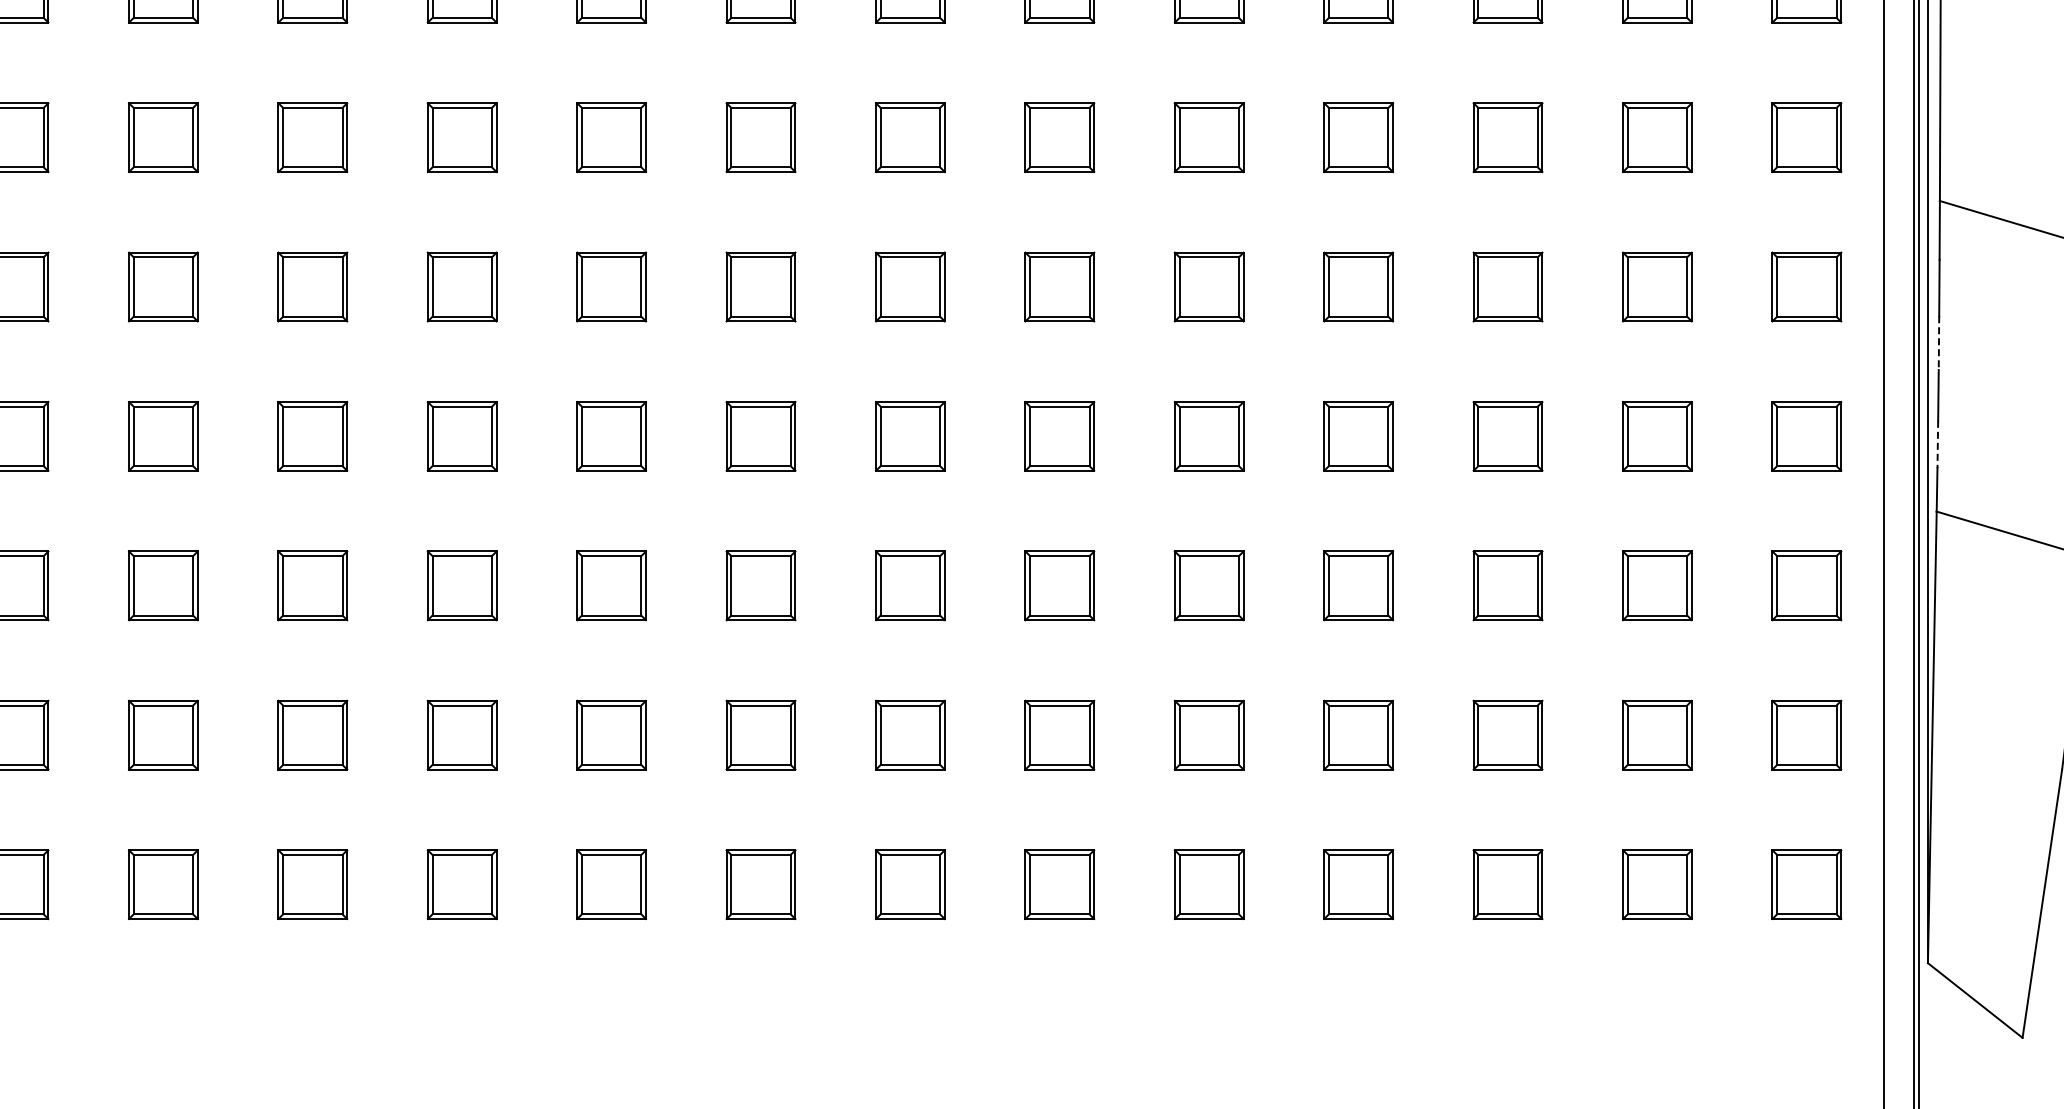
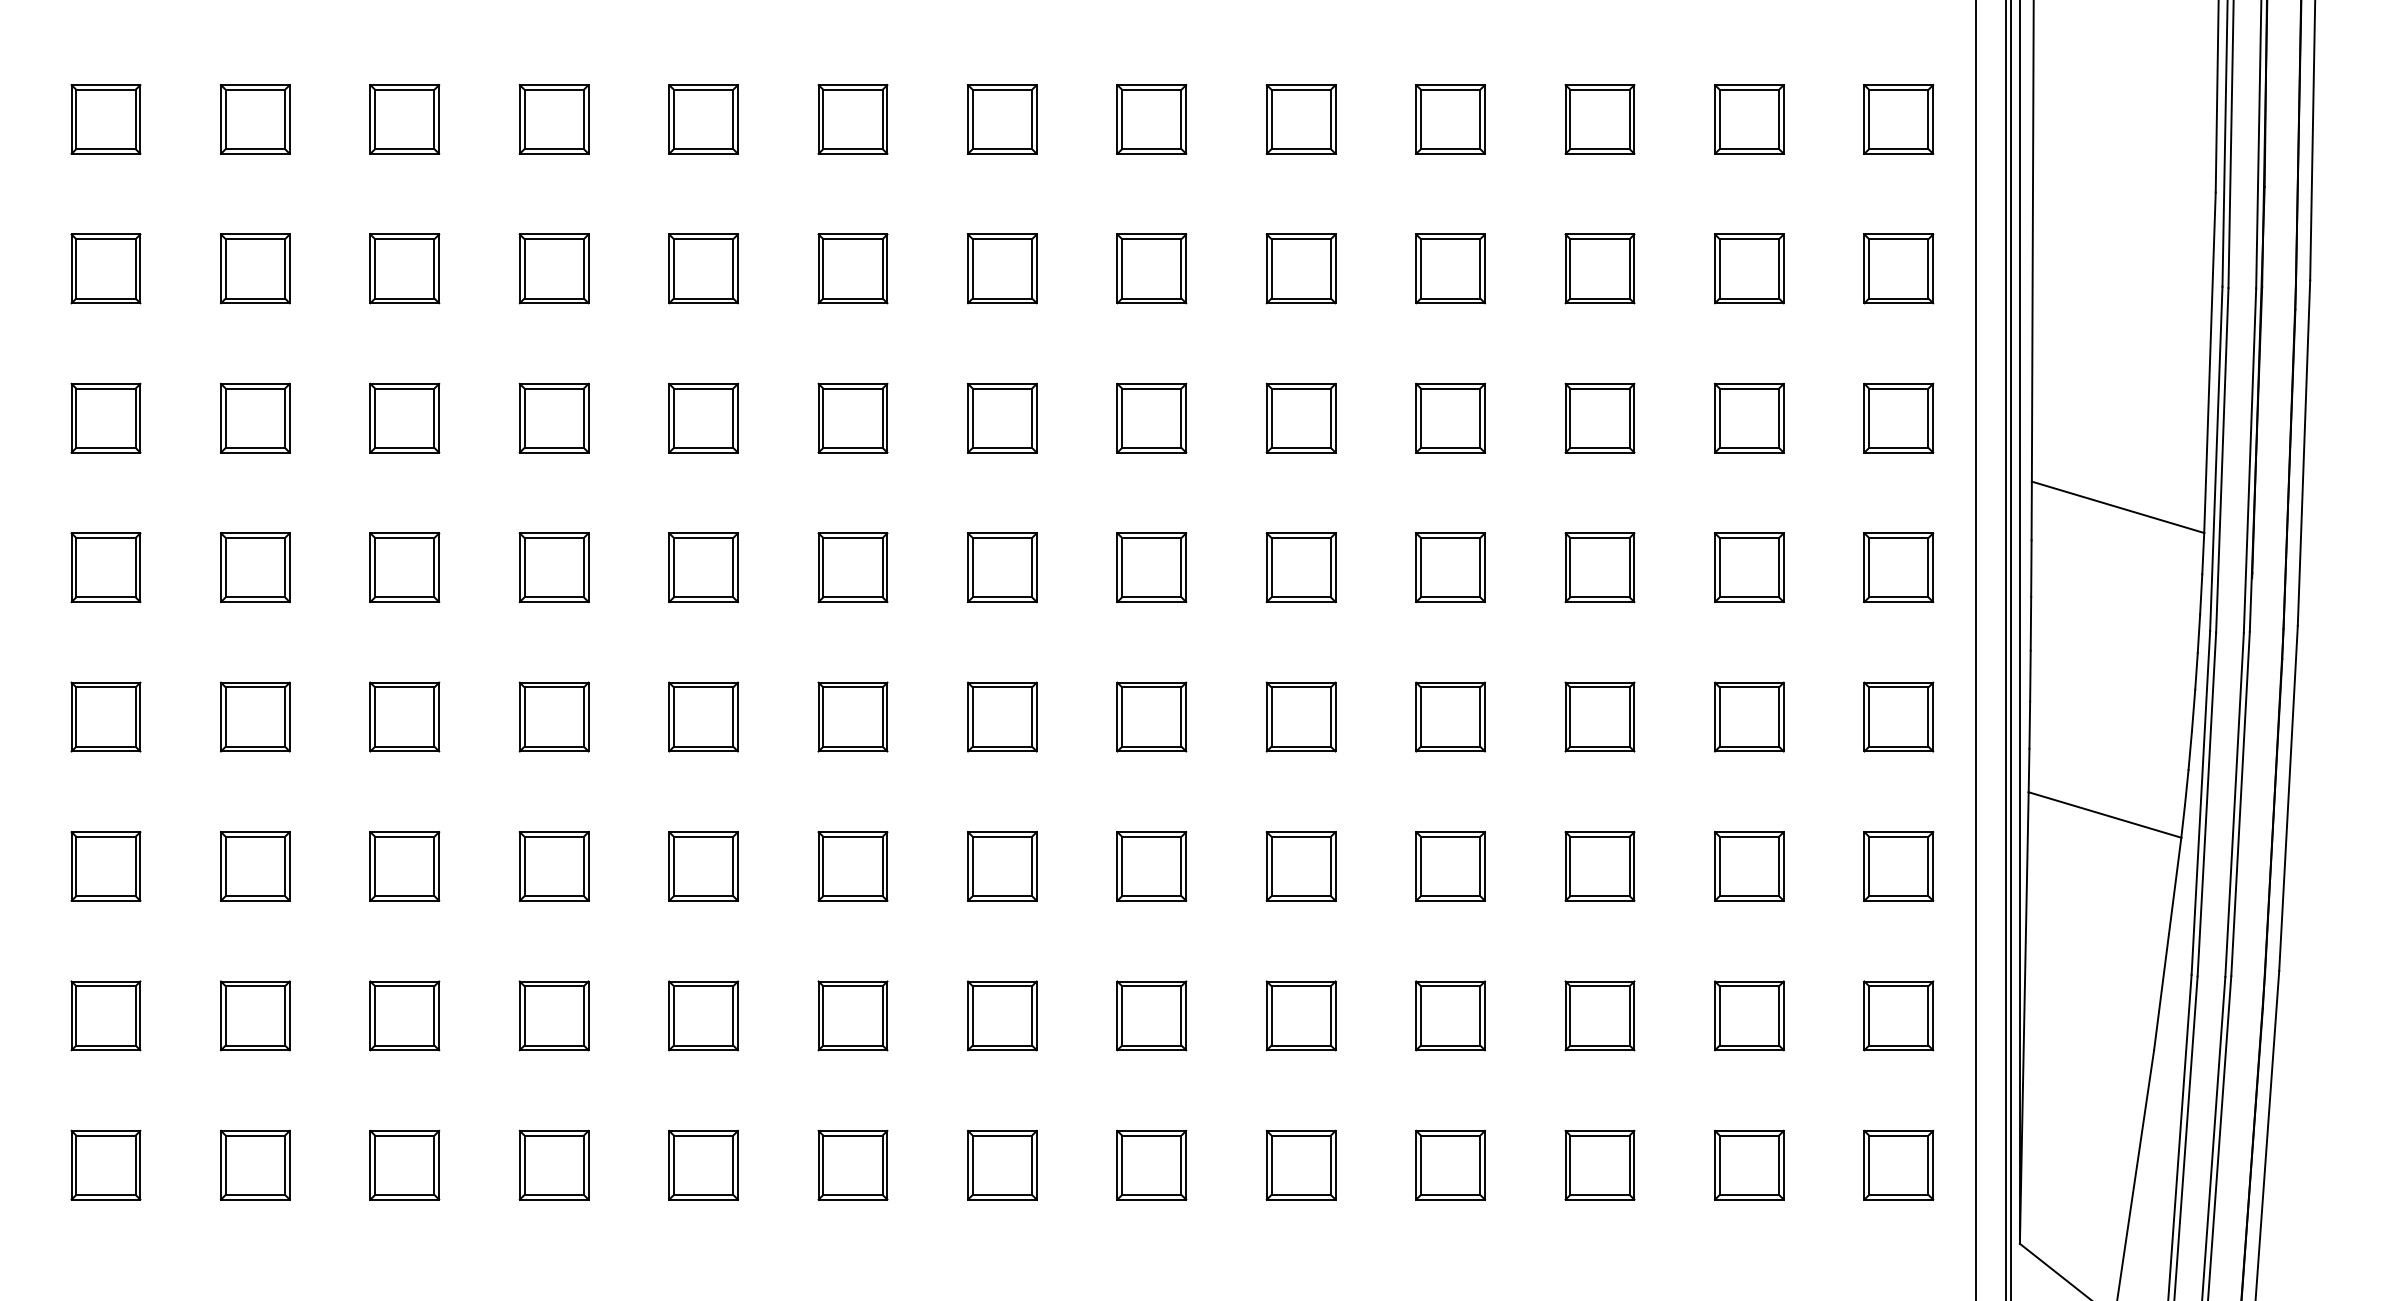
line: (1938, 342) -> (2030, 623), dashed -> solid
line: (1937, 444) -> (2029, 725), dashed -> solid

